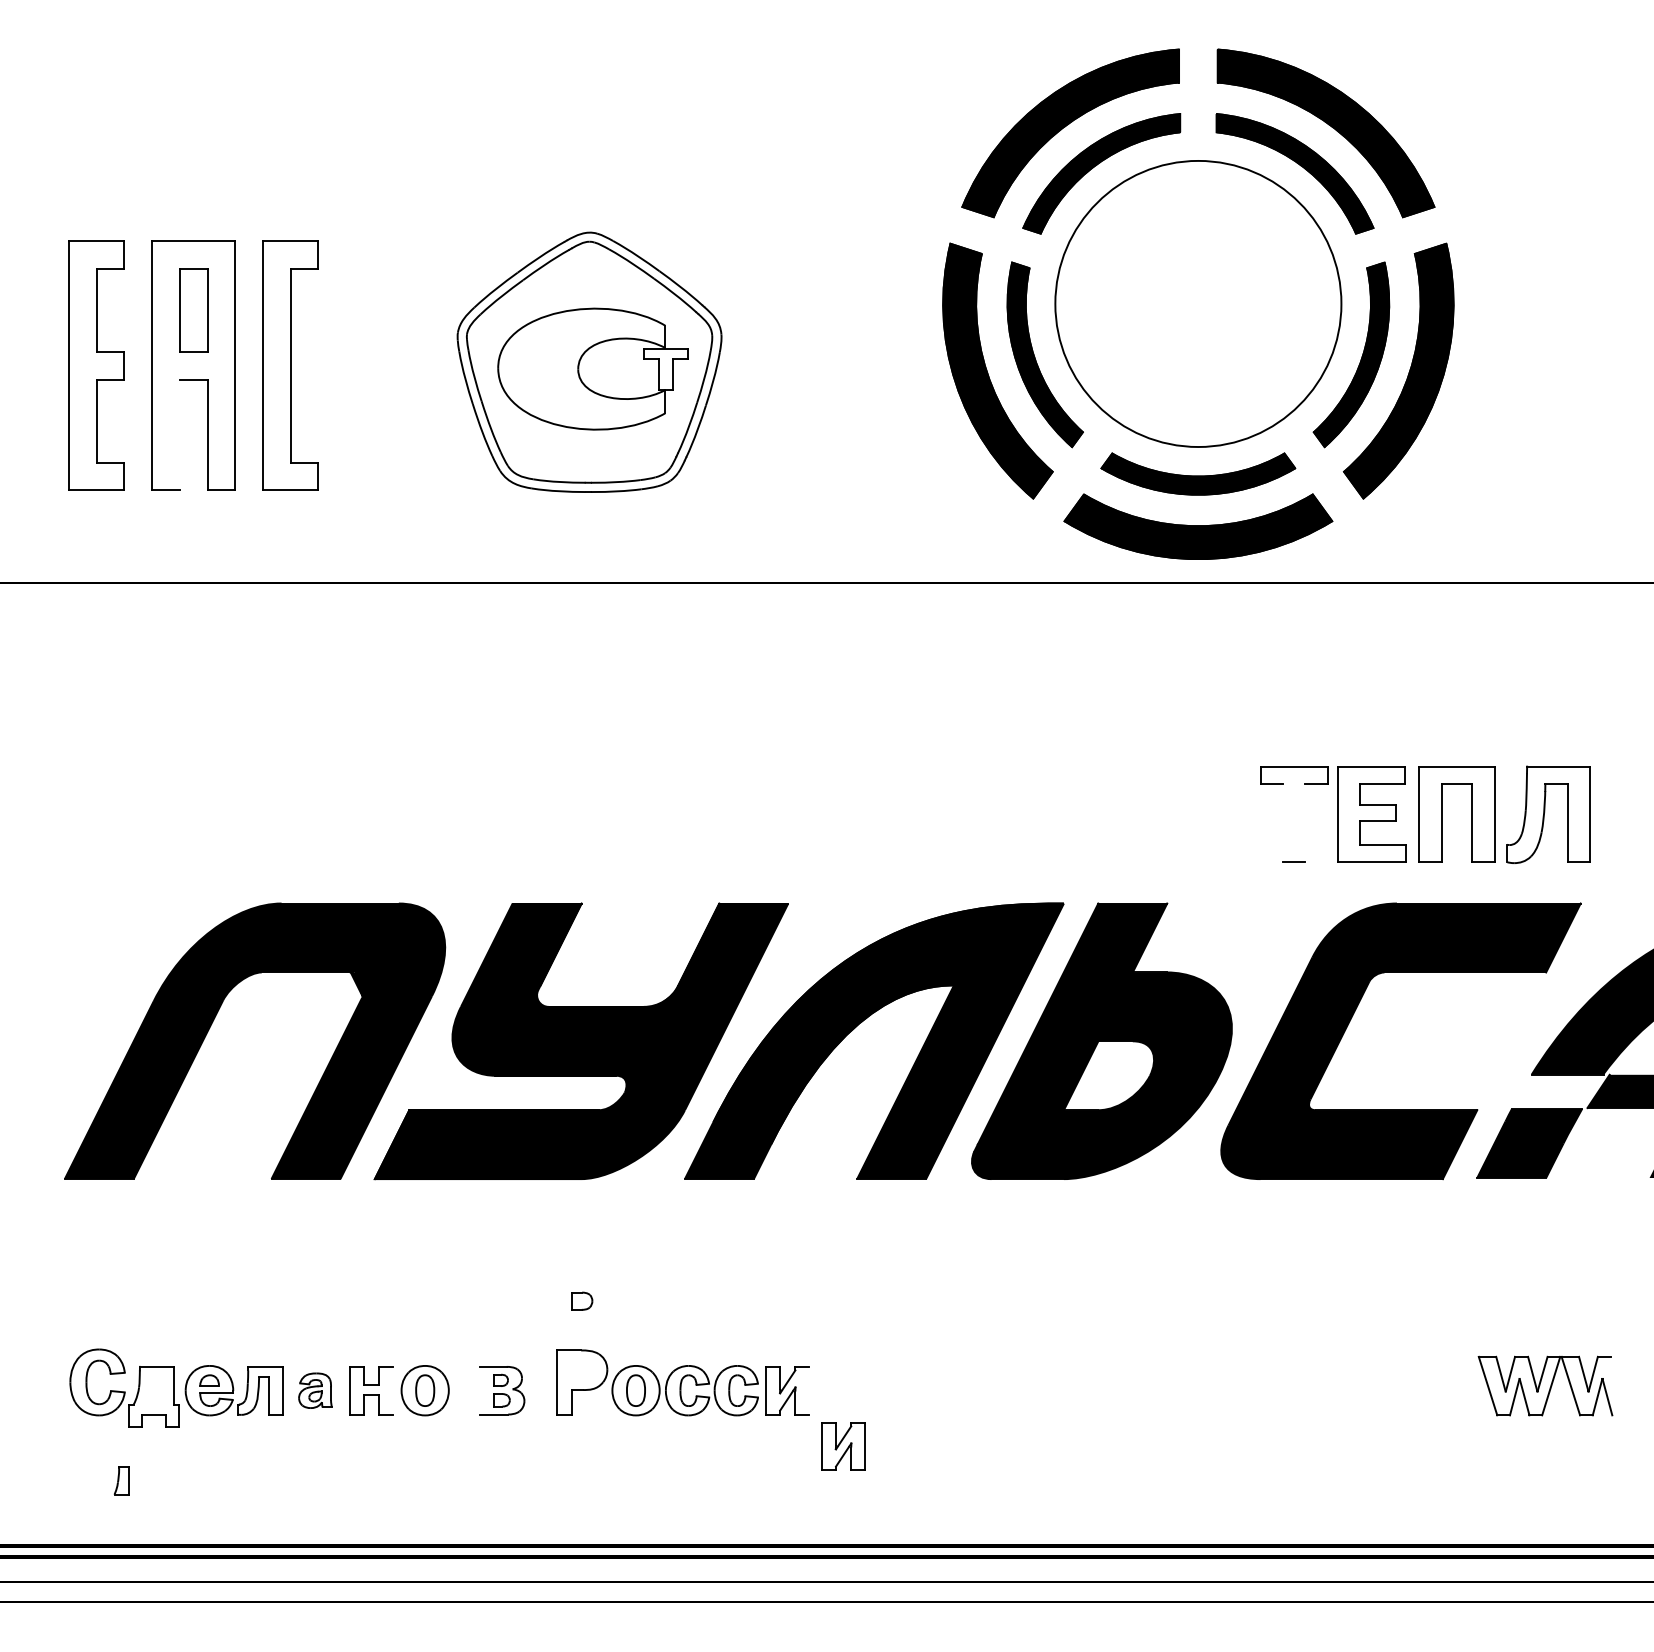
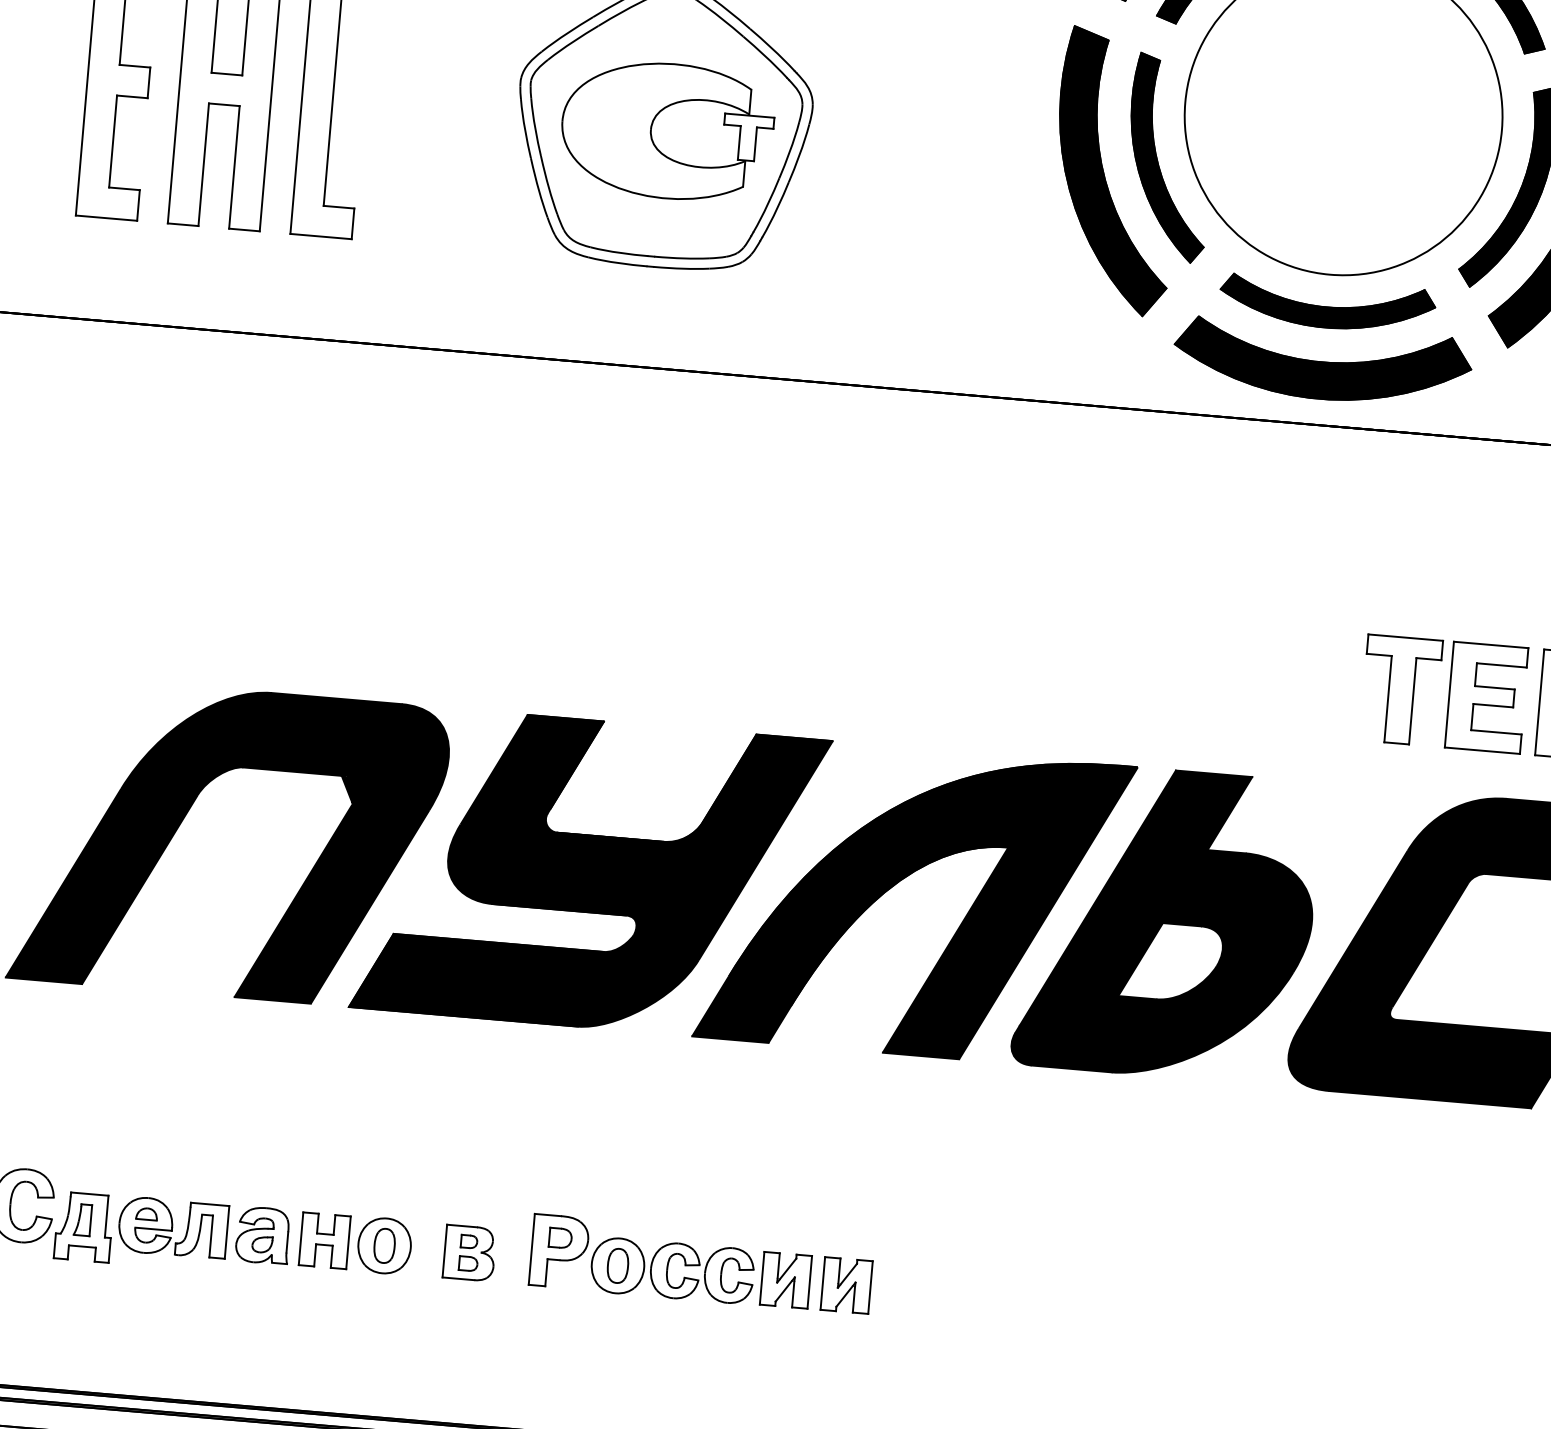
line: (179, 434) -> (203, 164), added
line: (1283, 823) -> (1388, 699), added
line: (1305, 823) -> (1412, 701), added
part: (582, 1300) -> (560, 1237), moved
part: (315, 1390) -> (263, 1235), size x1.43
line: (392, 1390) -> (348, 1242), added
line: (479, 1390) -> (444, 1250), added
line: (809, 1390) -> (810, 1282), added
part: (843, 1446) -> (846, 1285), moved
part: (121, 1480) -> (82, 1219), moved

